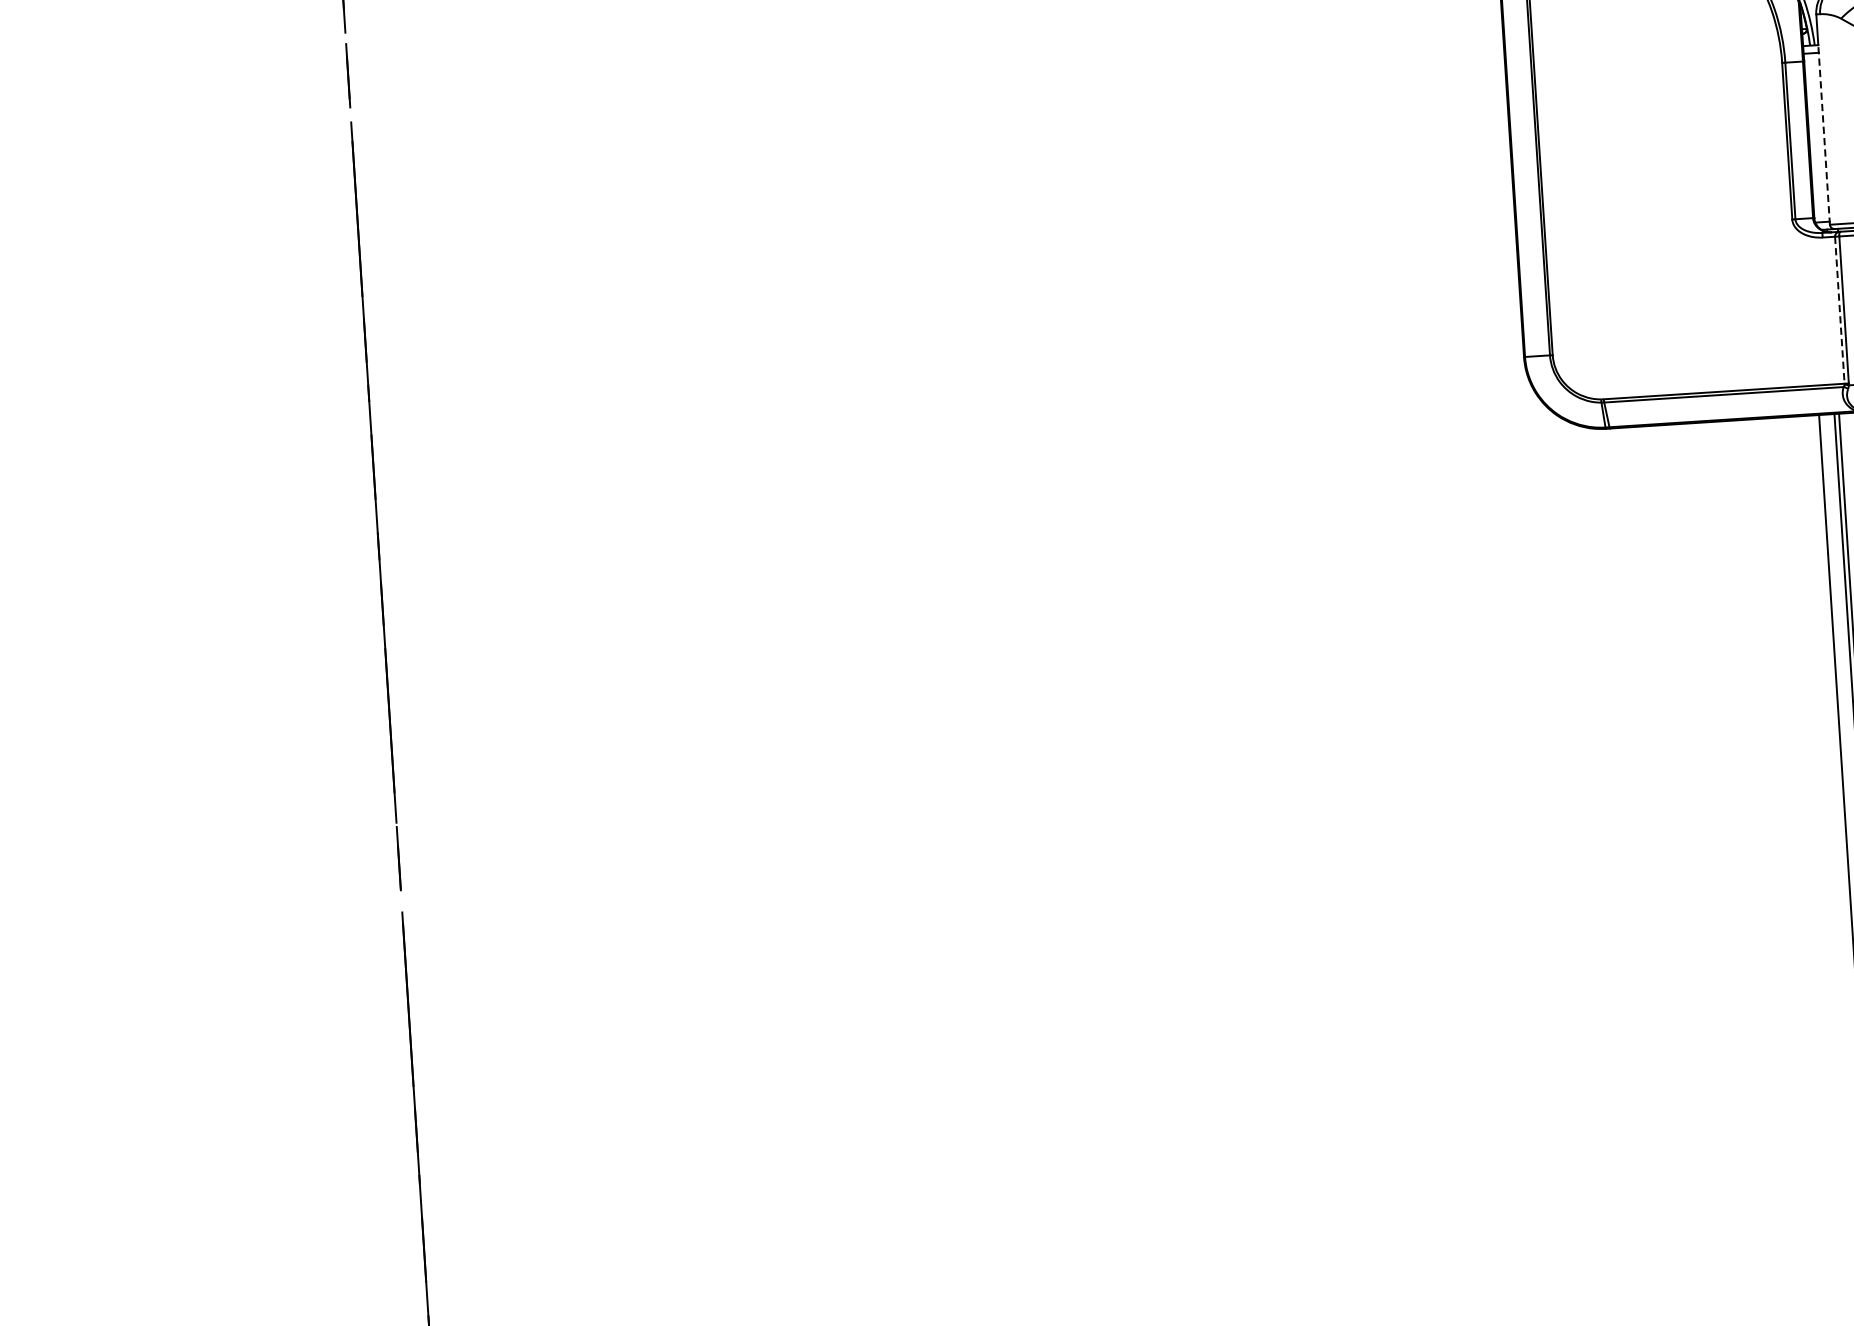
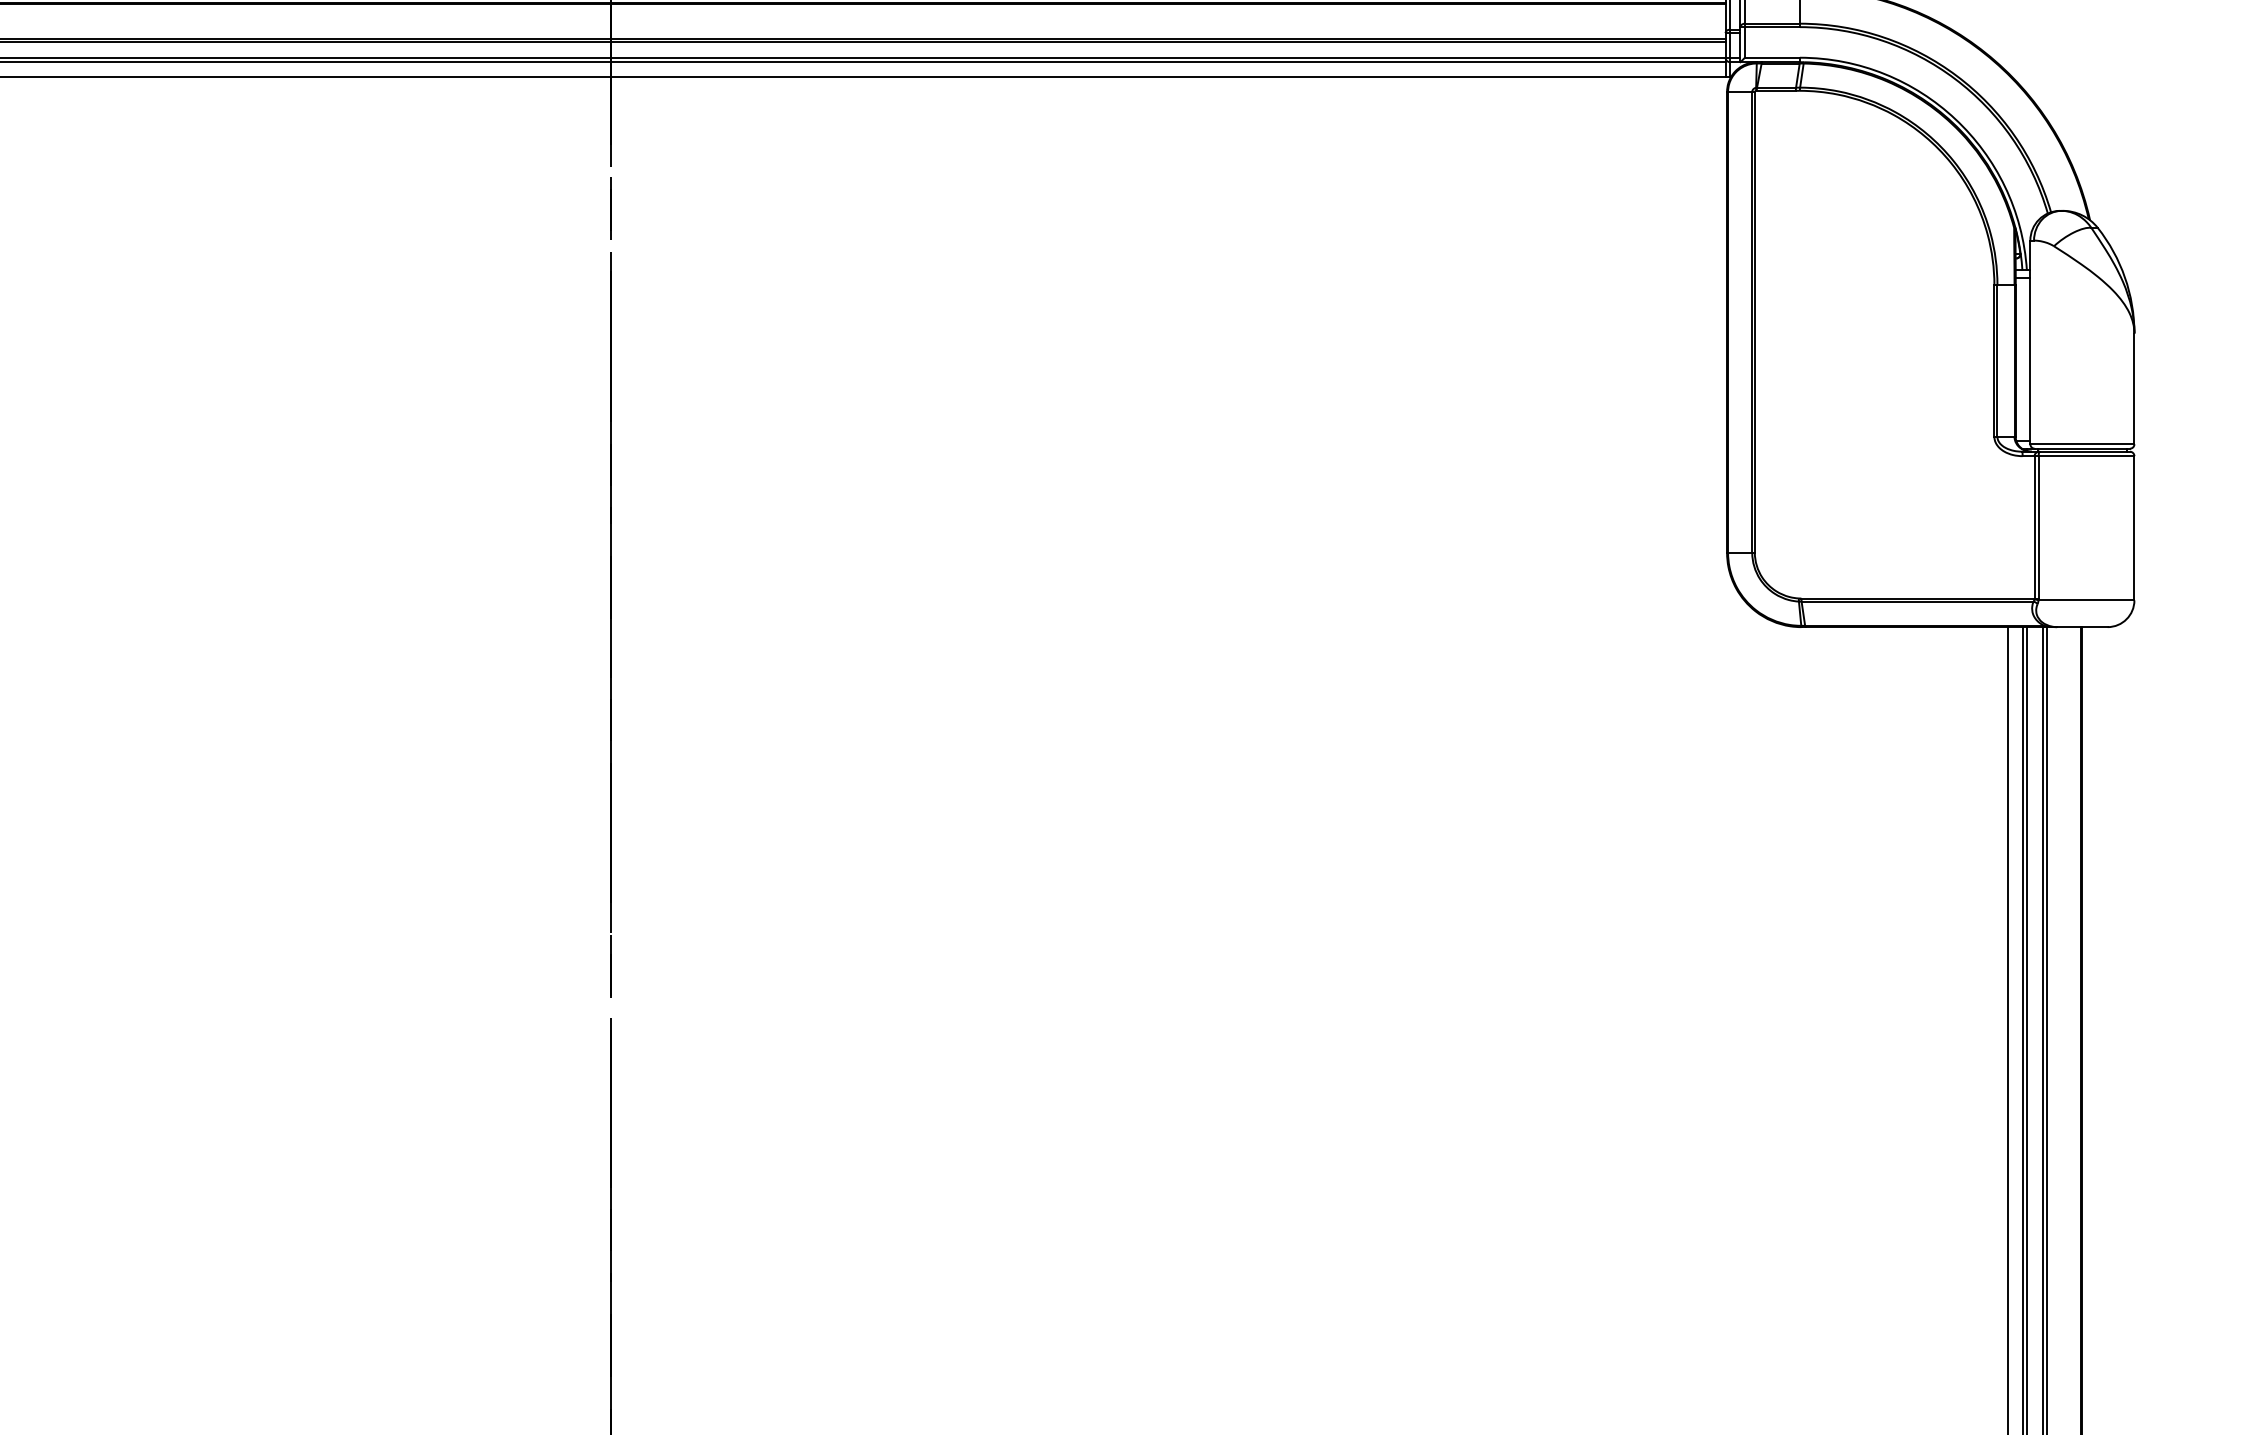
line: (1824, 135) -> (2030, 357), dashed -> solid
line: (1839, 310) -> (2034, 527), dashed -> solid

